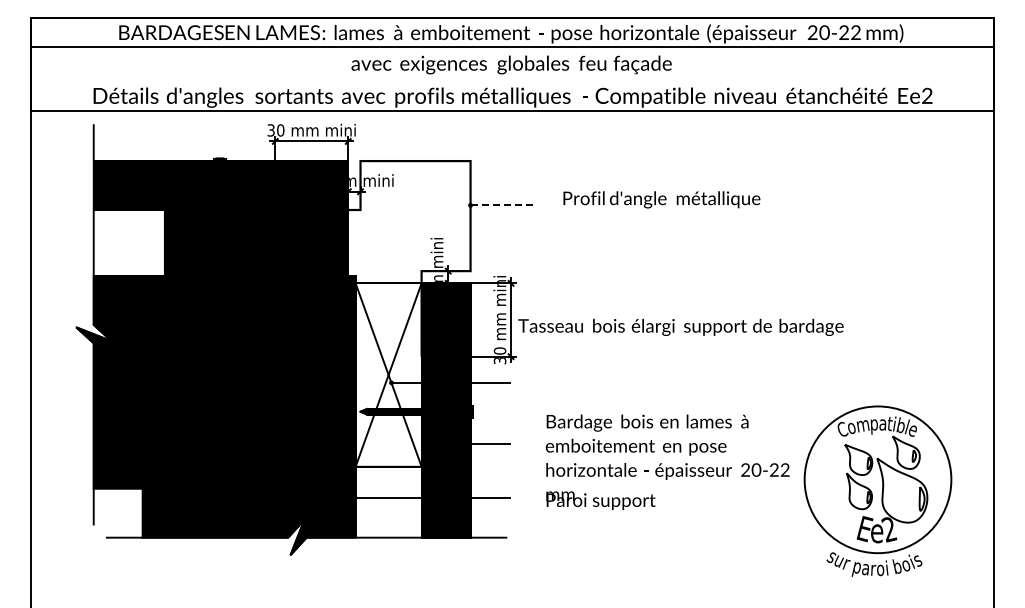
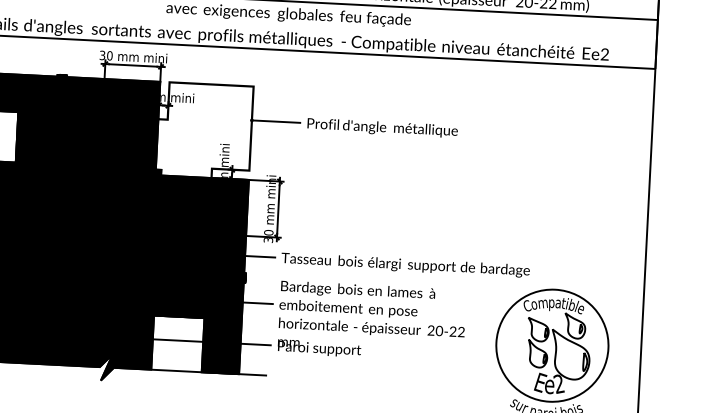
text: (661, 199) -> (382, 127), moved
line: (503, 205) -> (277, 121), dashed -> solid
text: (680, 326) -> (405, 264), moved
fill: (388, 374) -> (182, 246), added
text: (667, 462) -> (371, 321), moved

